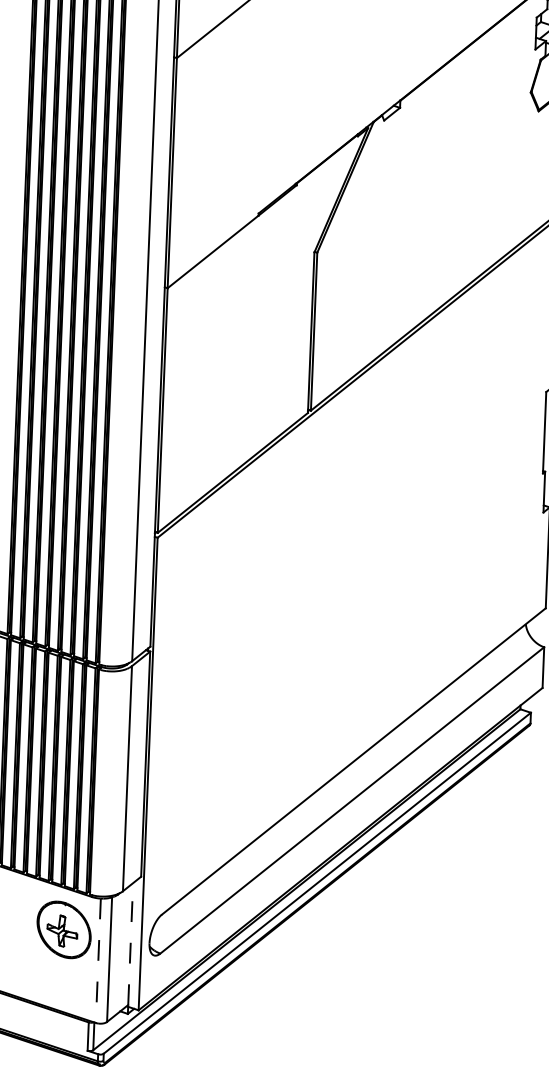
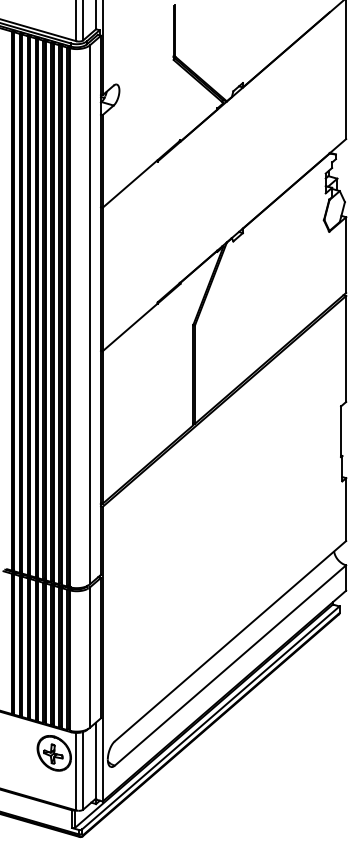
line: (131, 944) -> (96, 760), dashed -> solid
line: (98, 960) -> (76, 771), dashed -> solid

